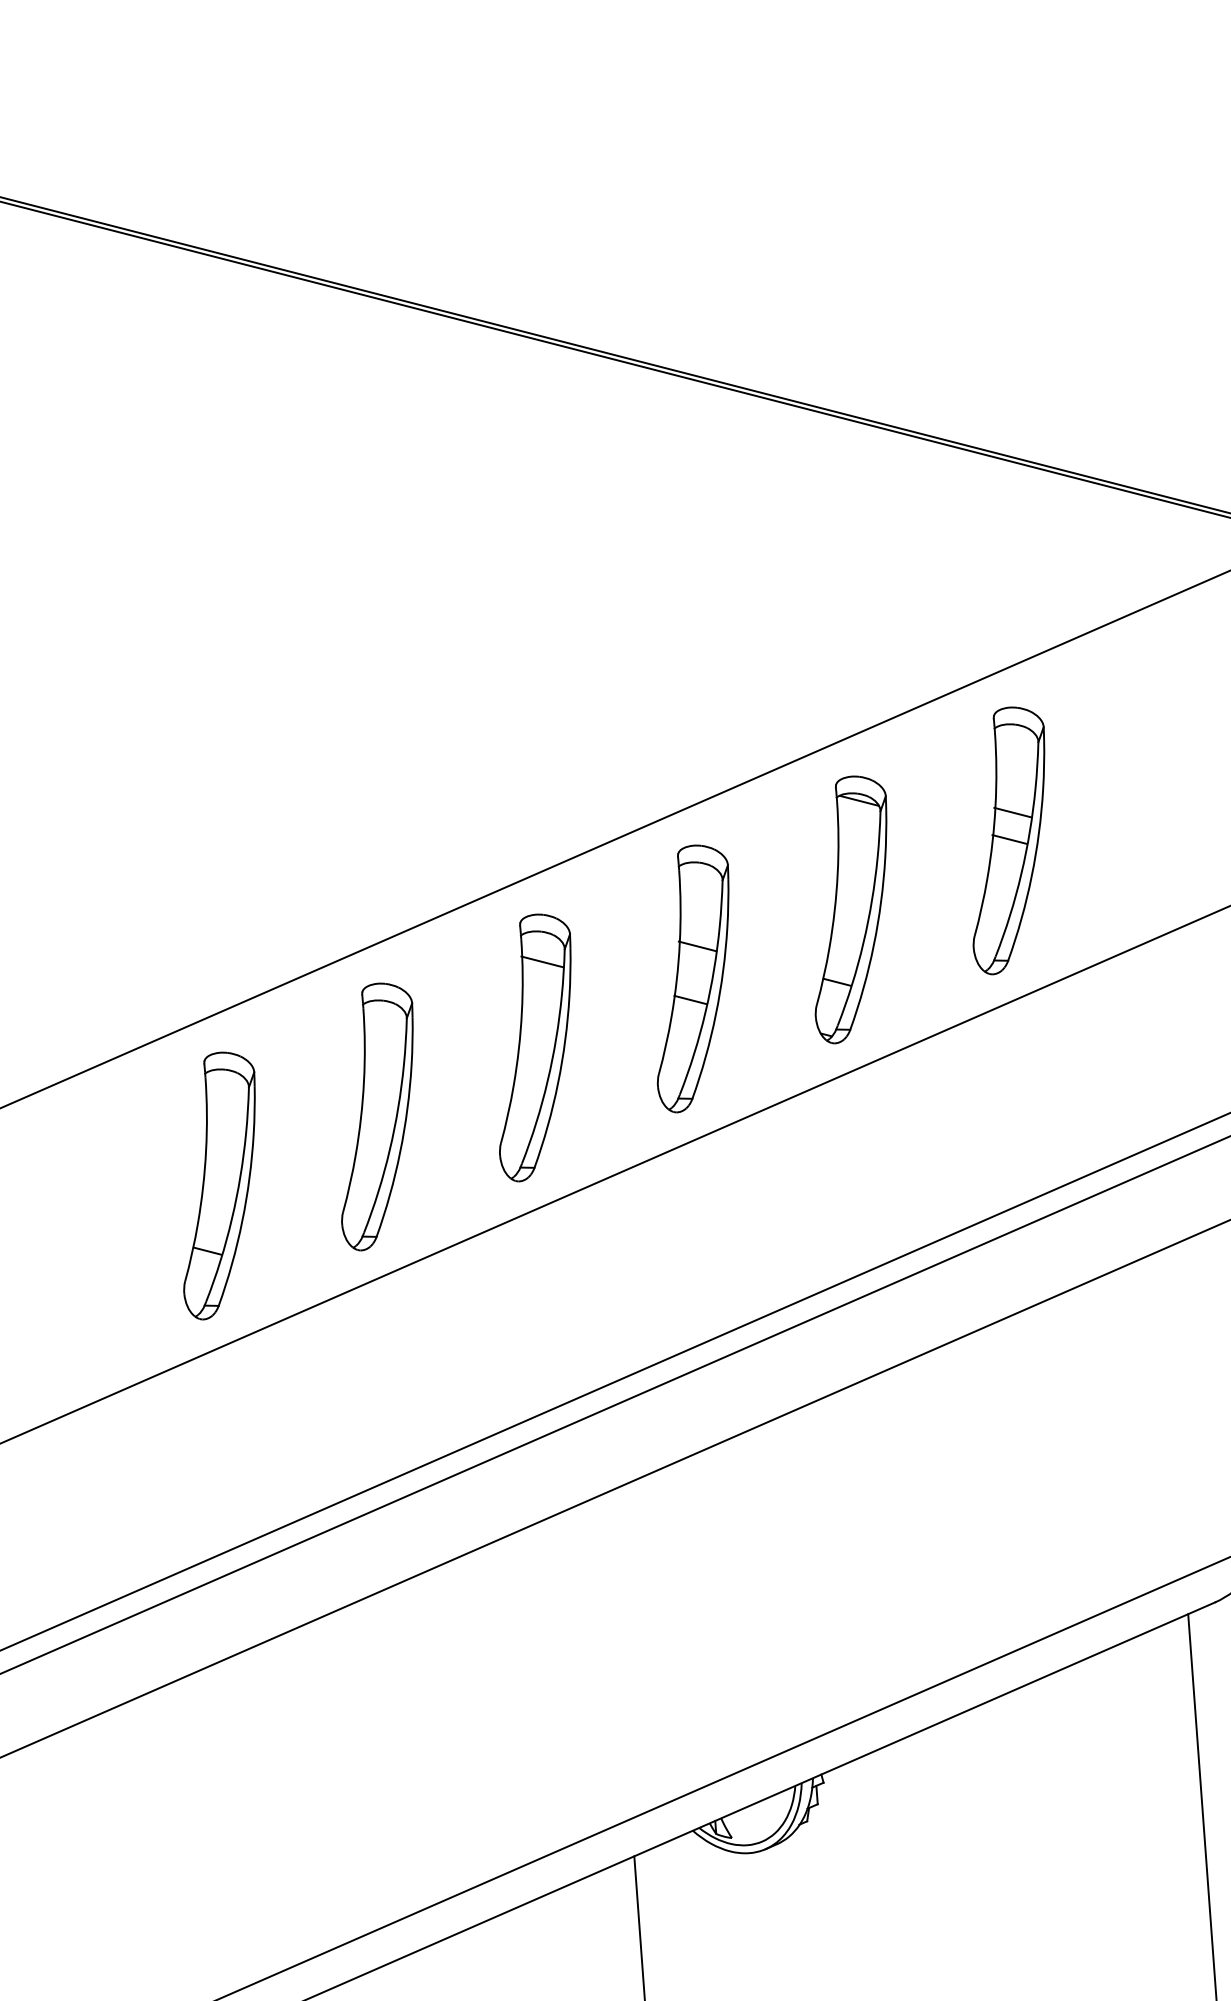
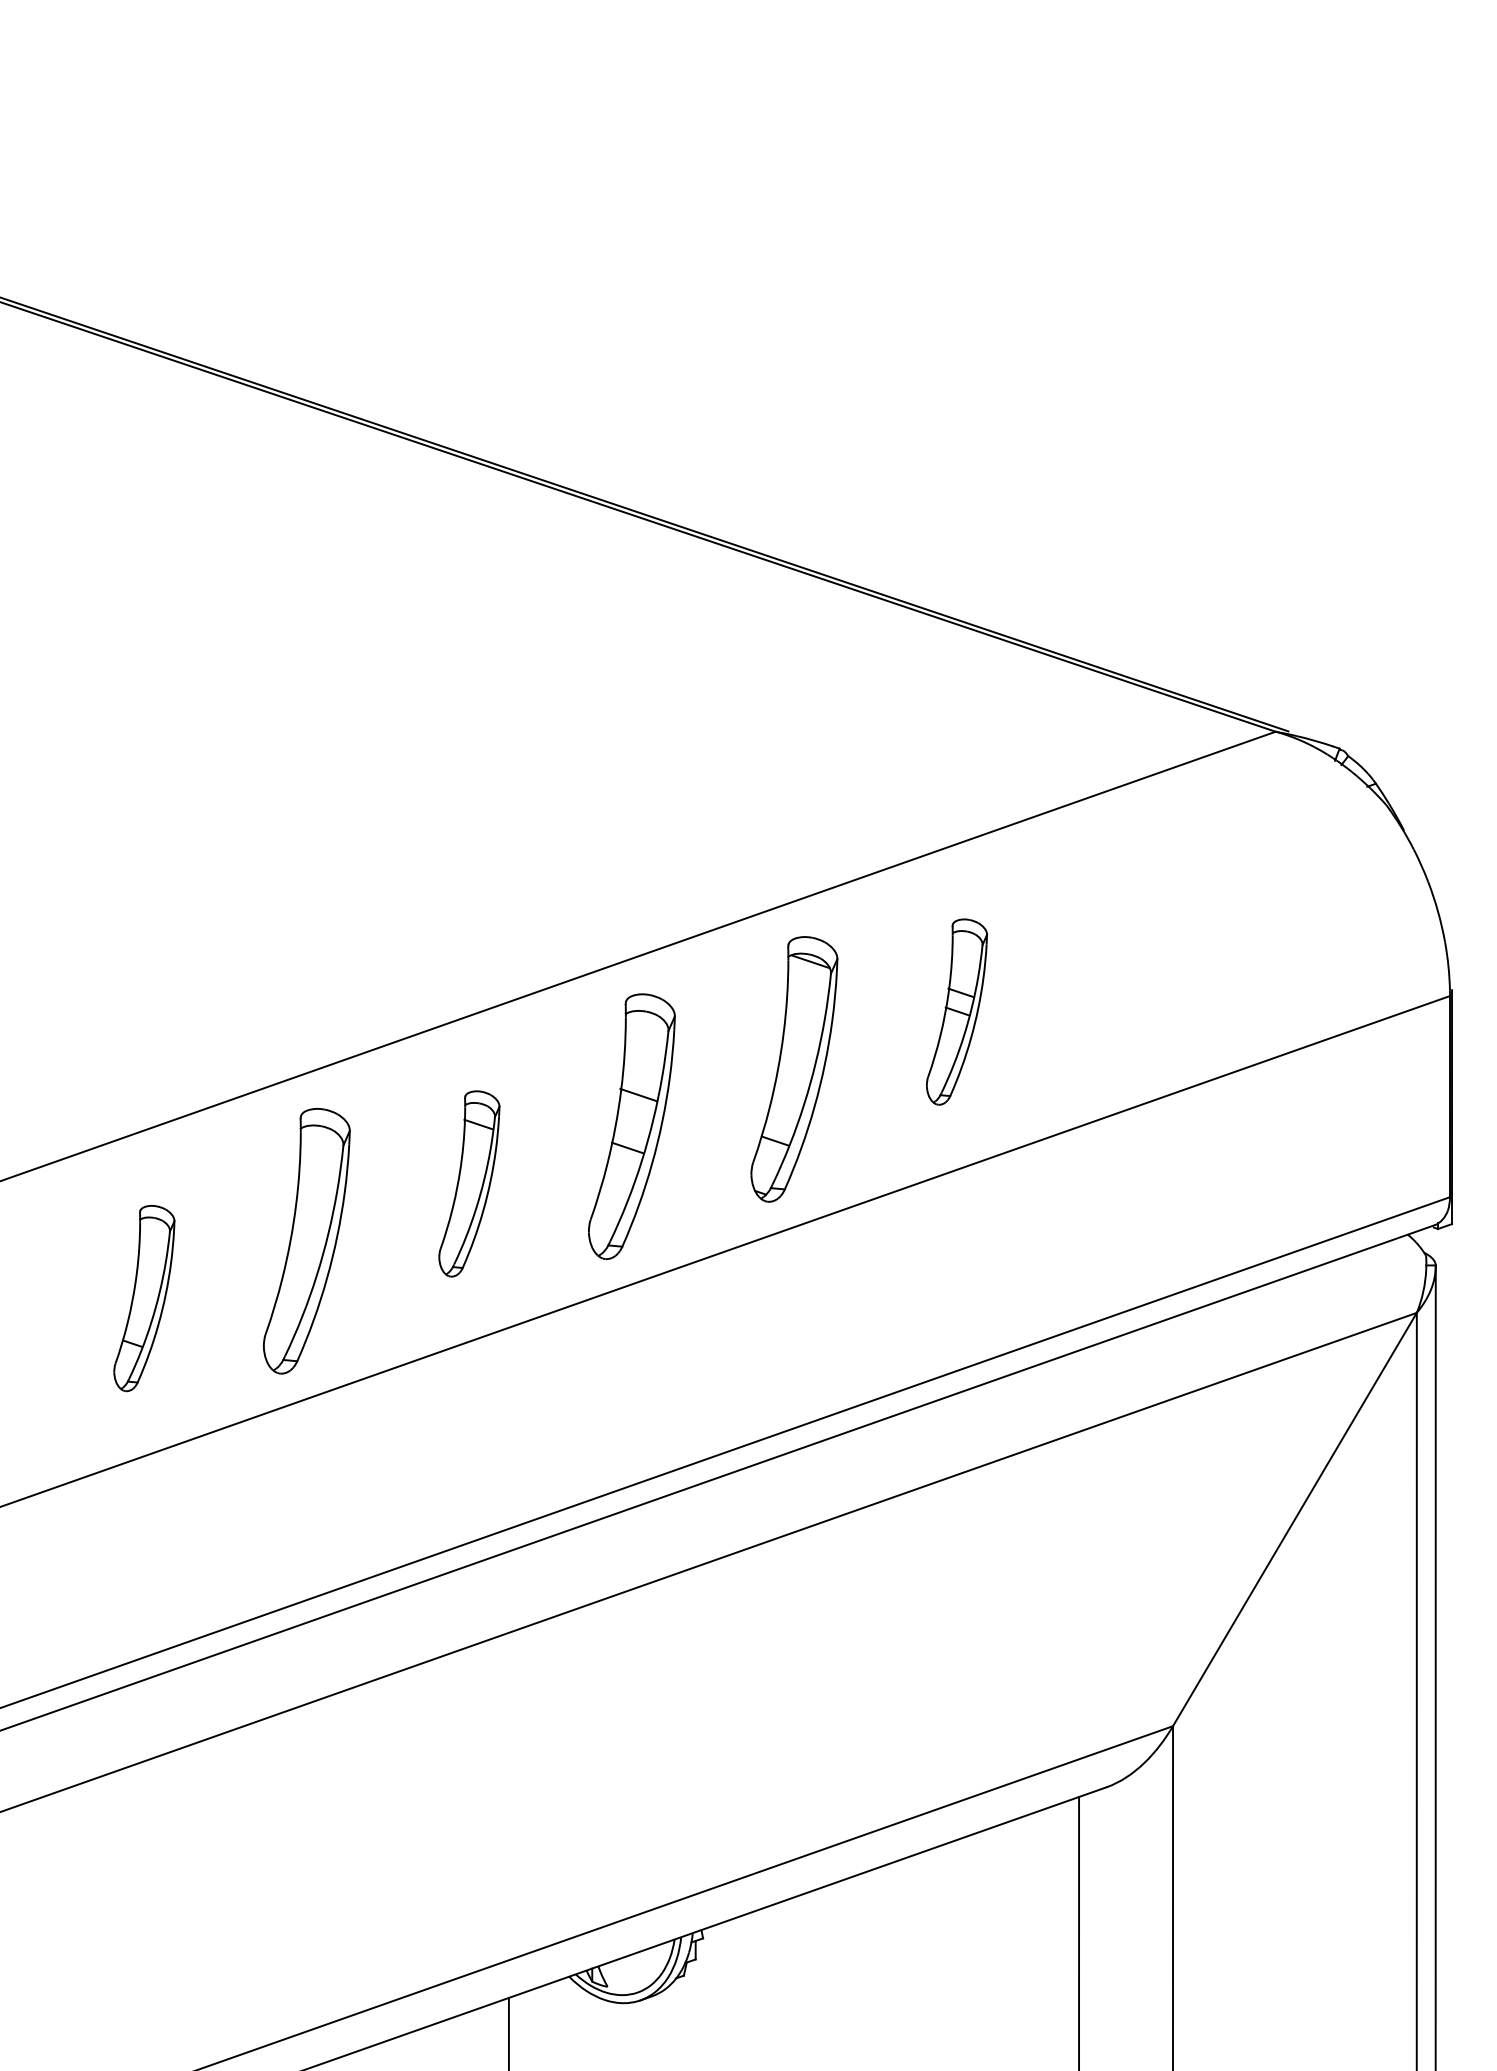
part: (1008, 839) -> (956, 1011), size x0.7
part: (535, 1046) -> (469, 1183), size x0.7
part: (219, 1185) -> (144, 1298), size x0.7

